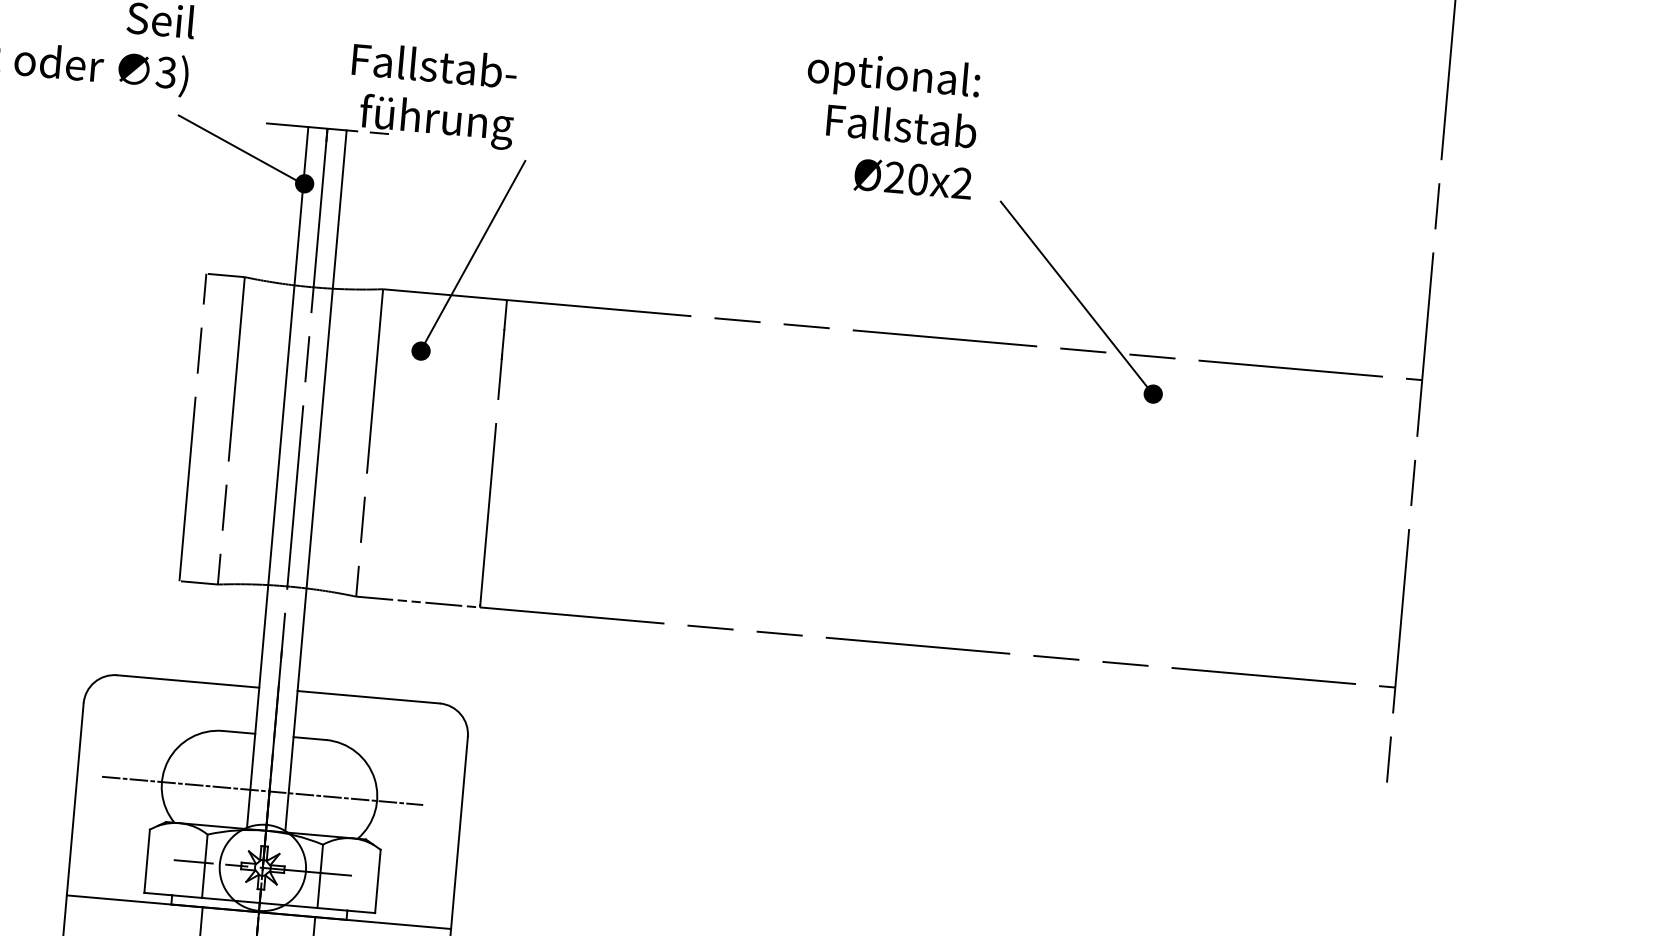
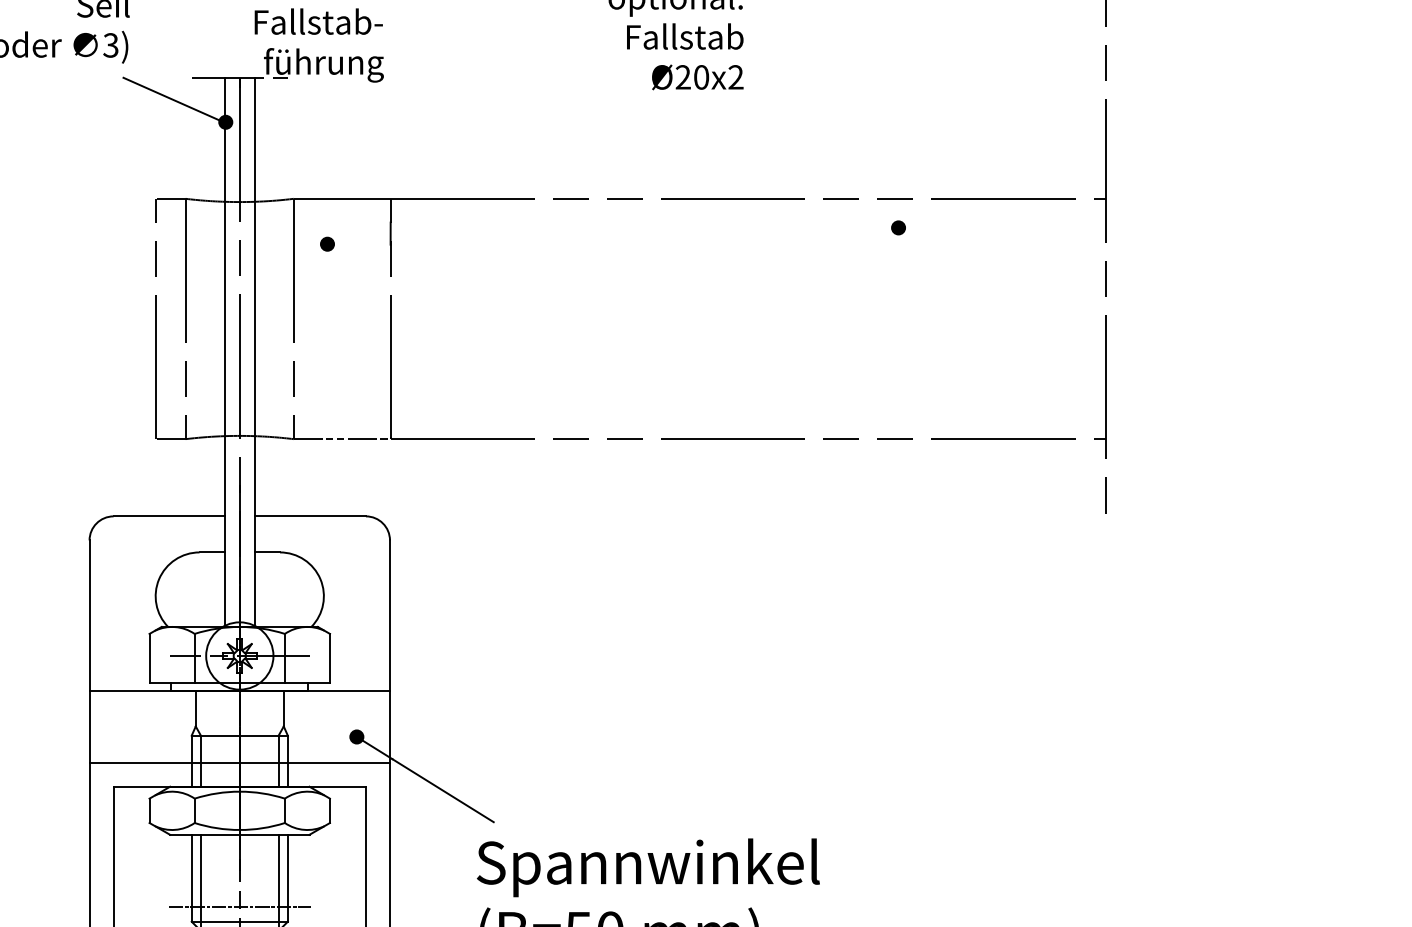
line: (473, 254) -> (361, 165), removed
line: (1074, 293) -> (830, 155), removed
line: (261, 791) -> (233, 596), removed

